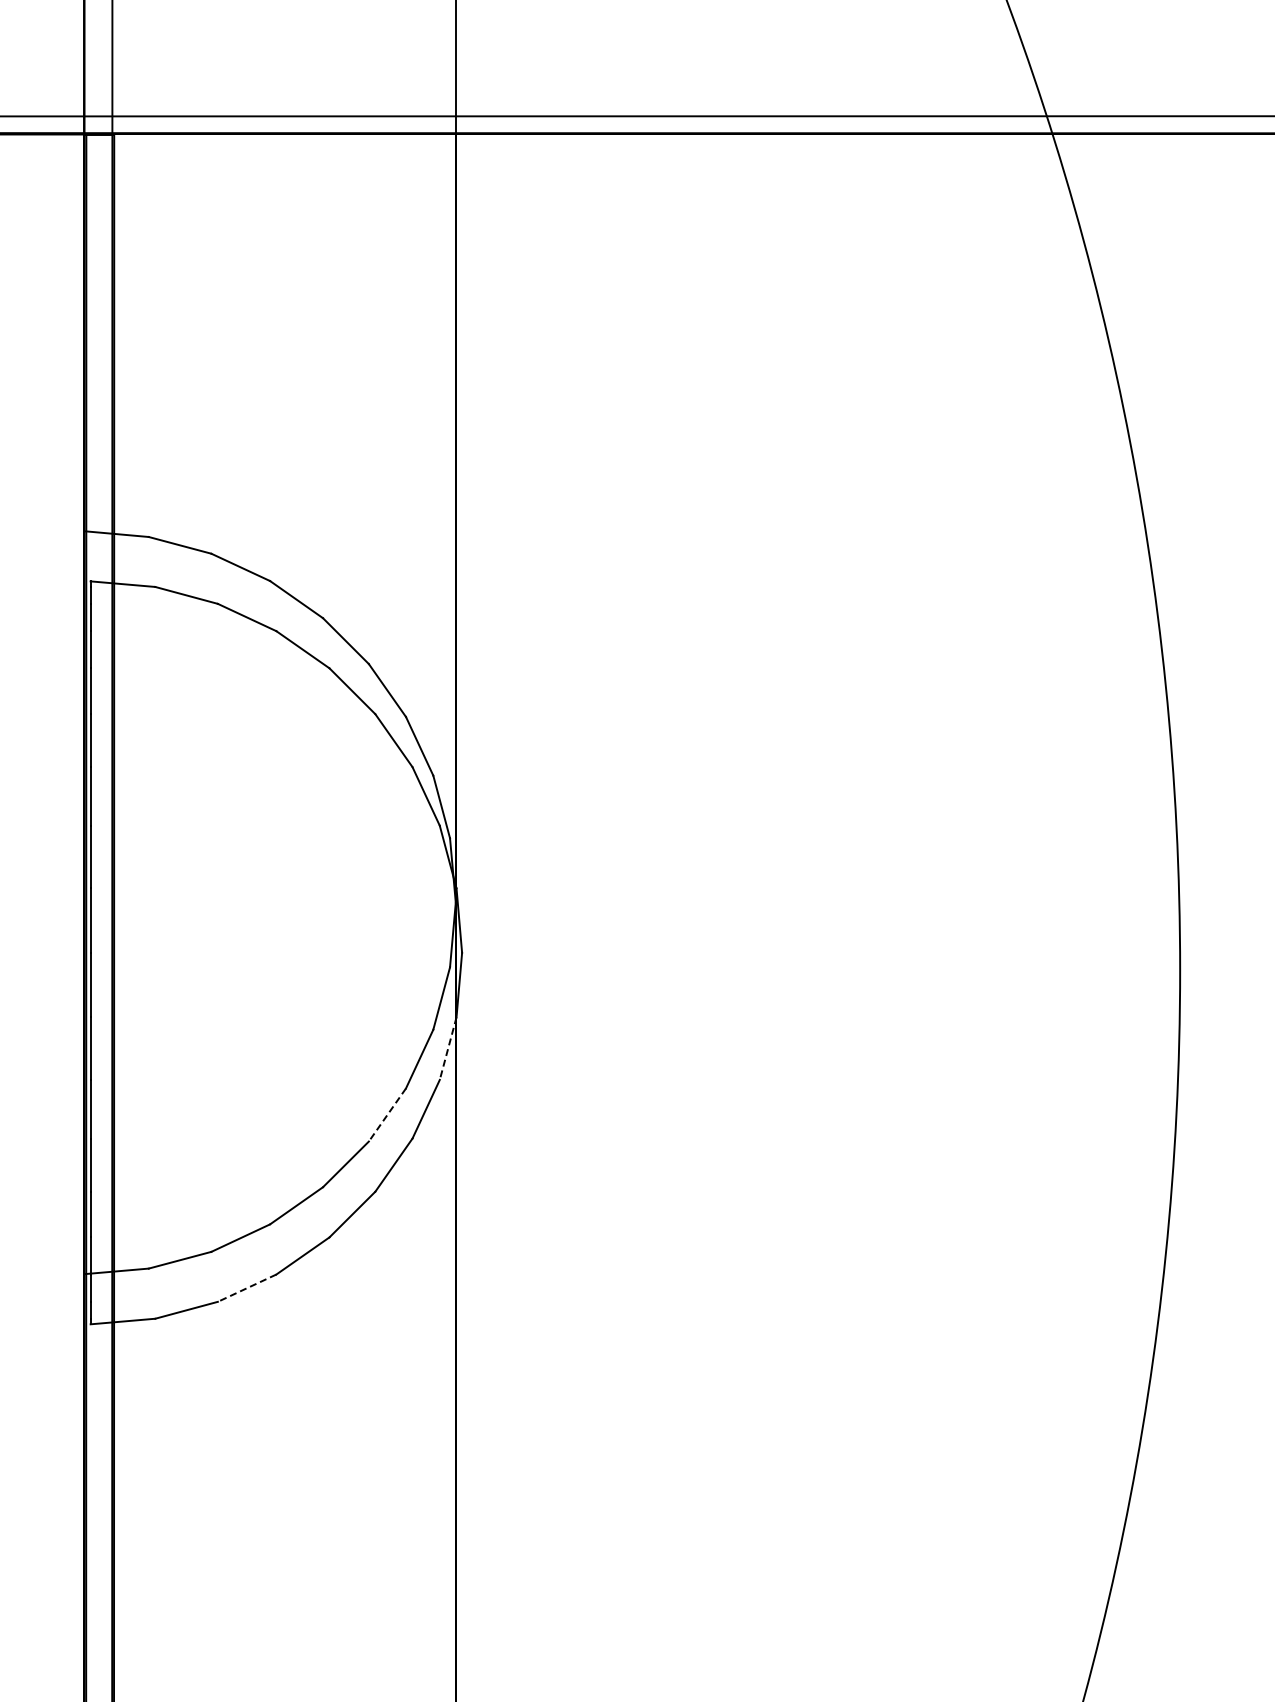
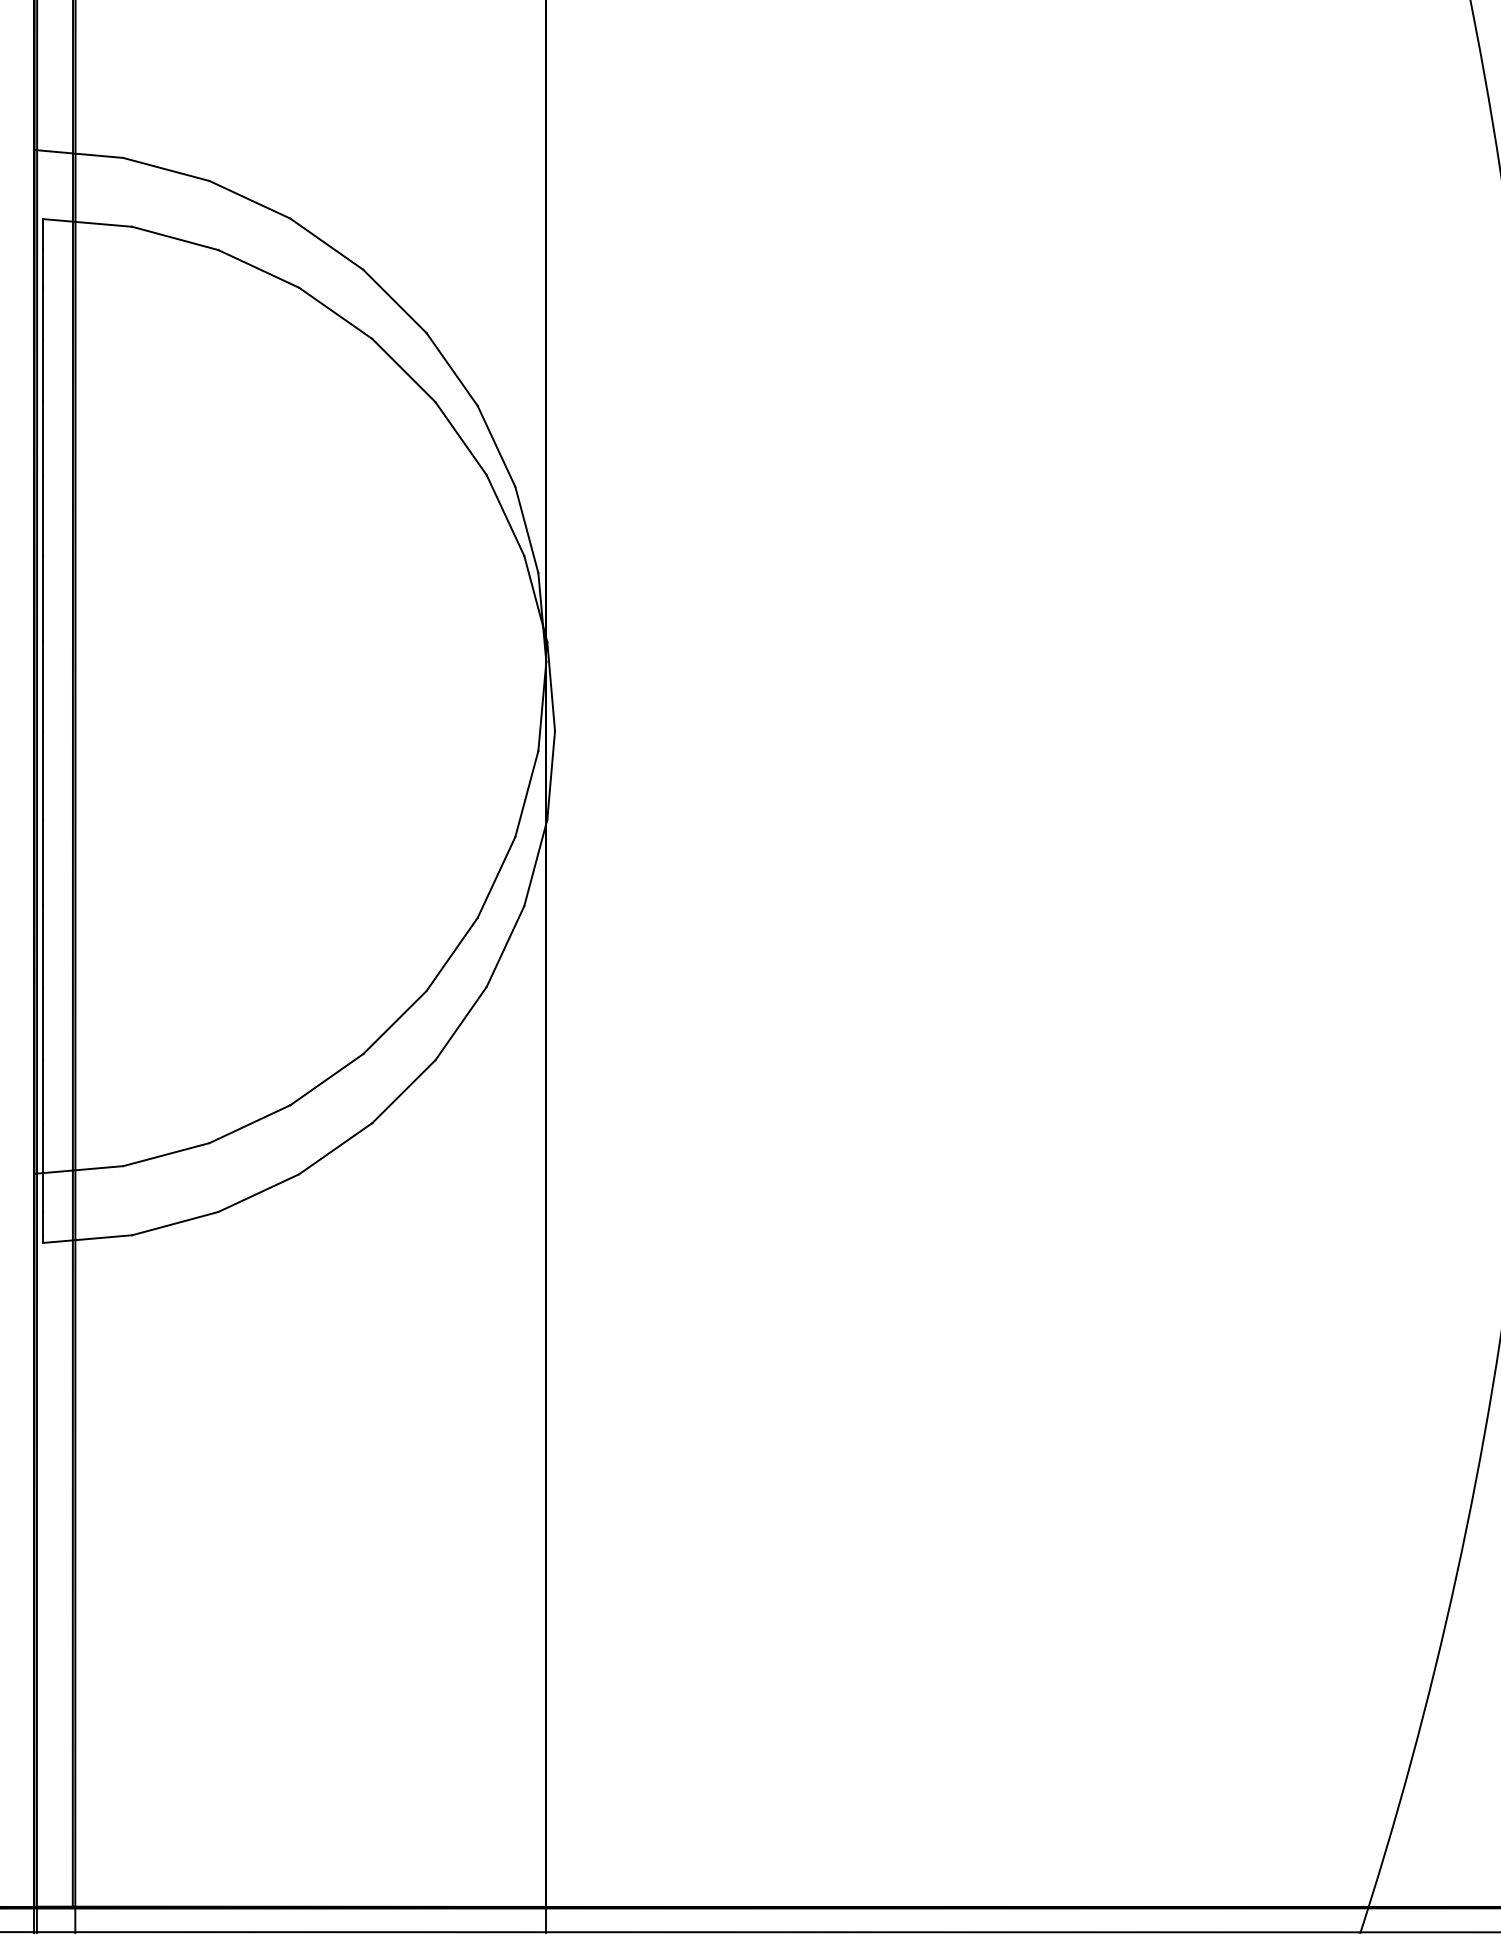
line: (448, 1049) -> (536, 864), dashed -> solid
line: (387, 1115) -> (452, 955), dashed -> solid
line: (246, 1288) -> (257, 1193), dashed -> solid

